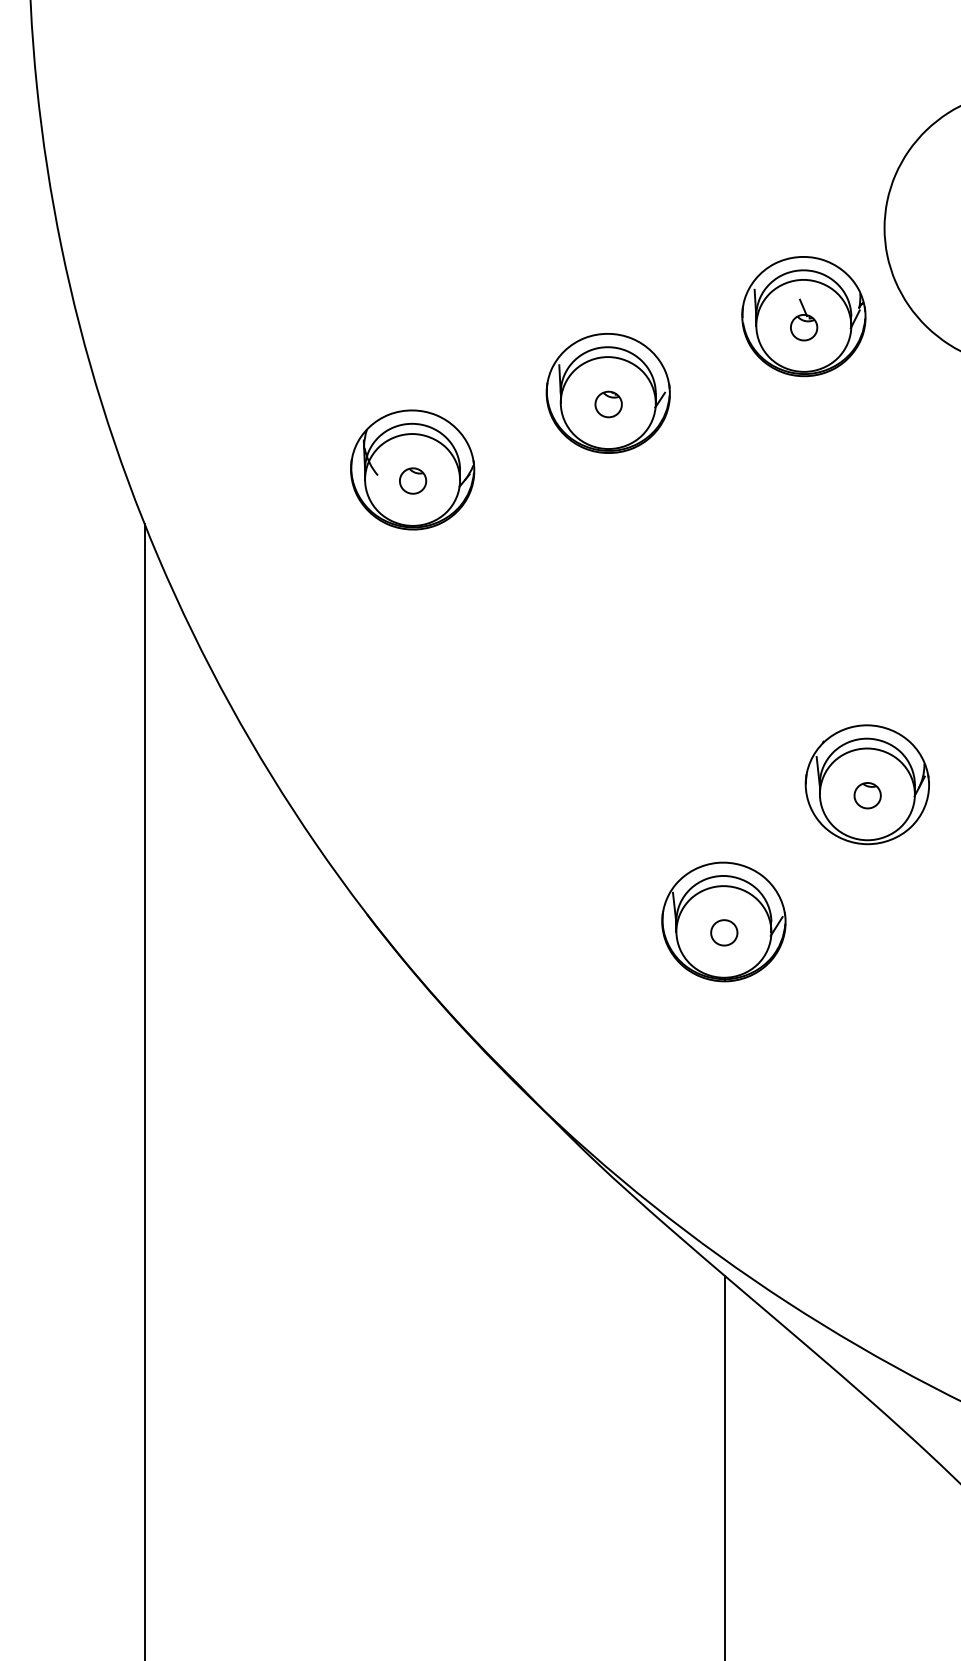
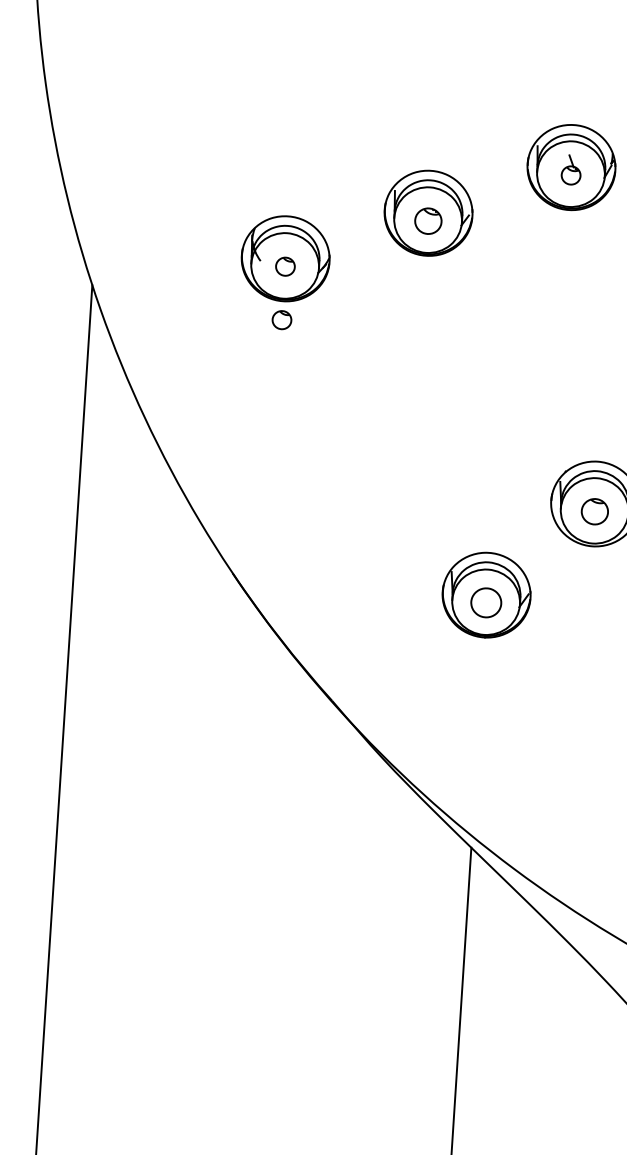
part: (608, 404) -> (428, 221), size x1.4
part: (413, 555) -> (282, 319), added
part: (867, 795) -> (594, 511), size x1.4
part: (724, 932) -> (486, 602), size x1.6

